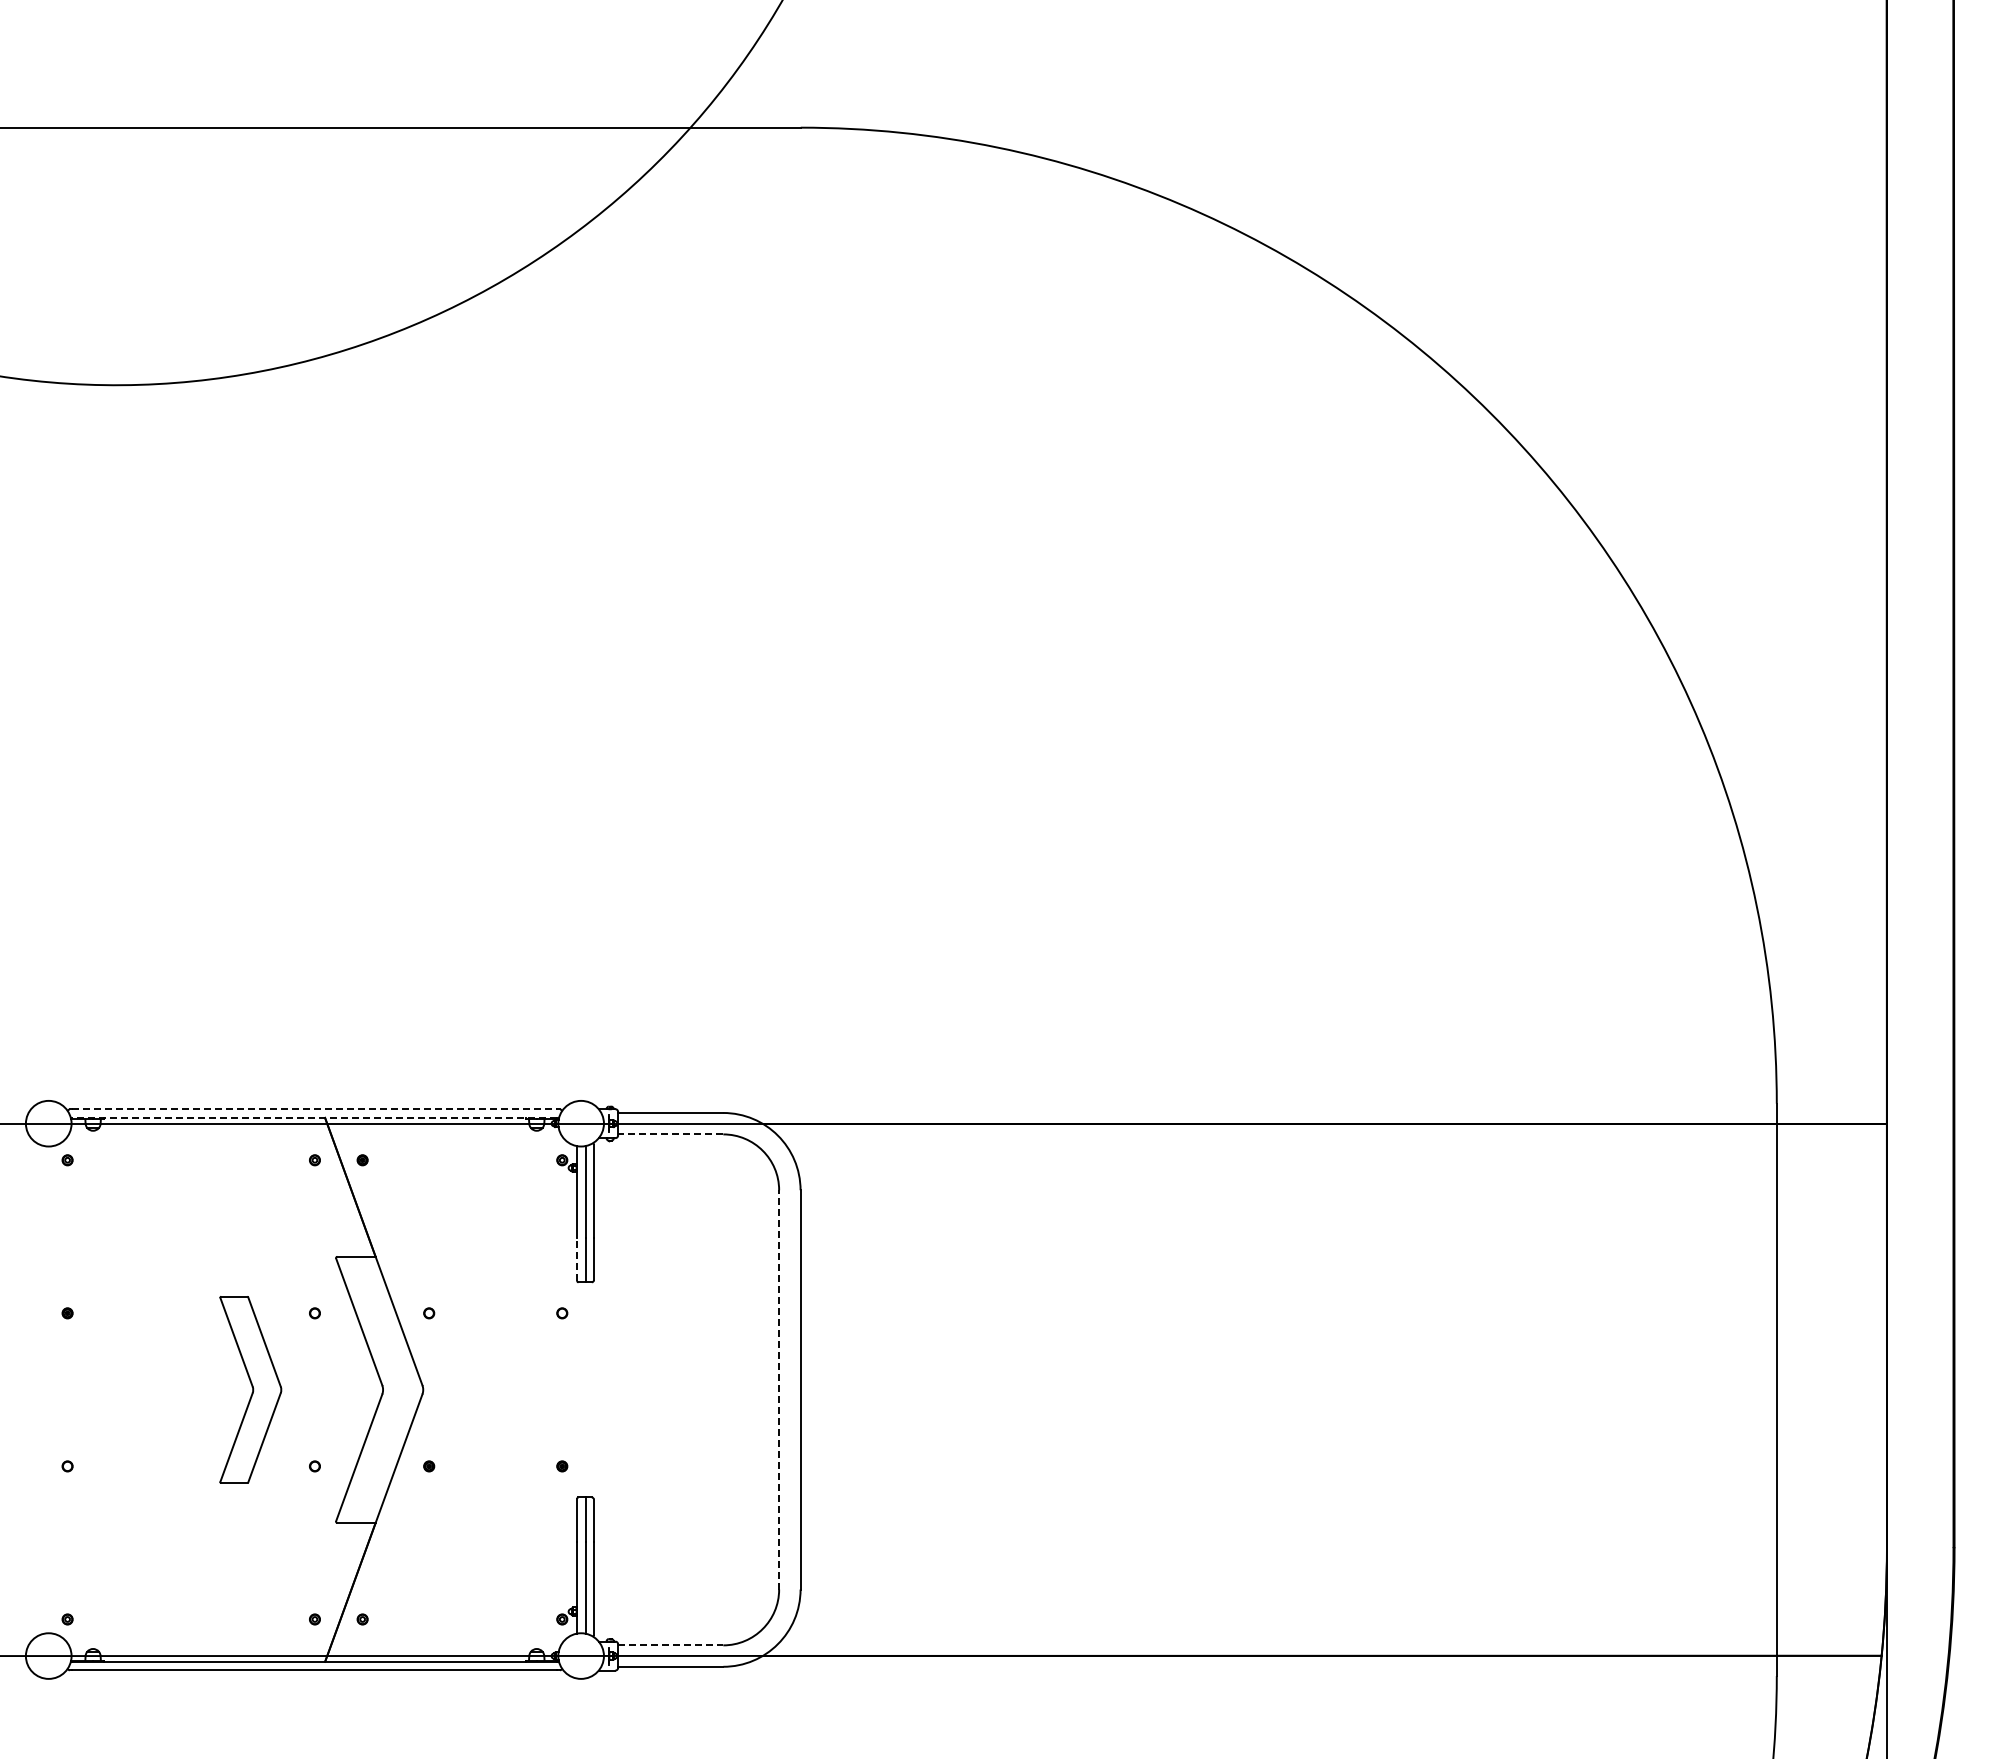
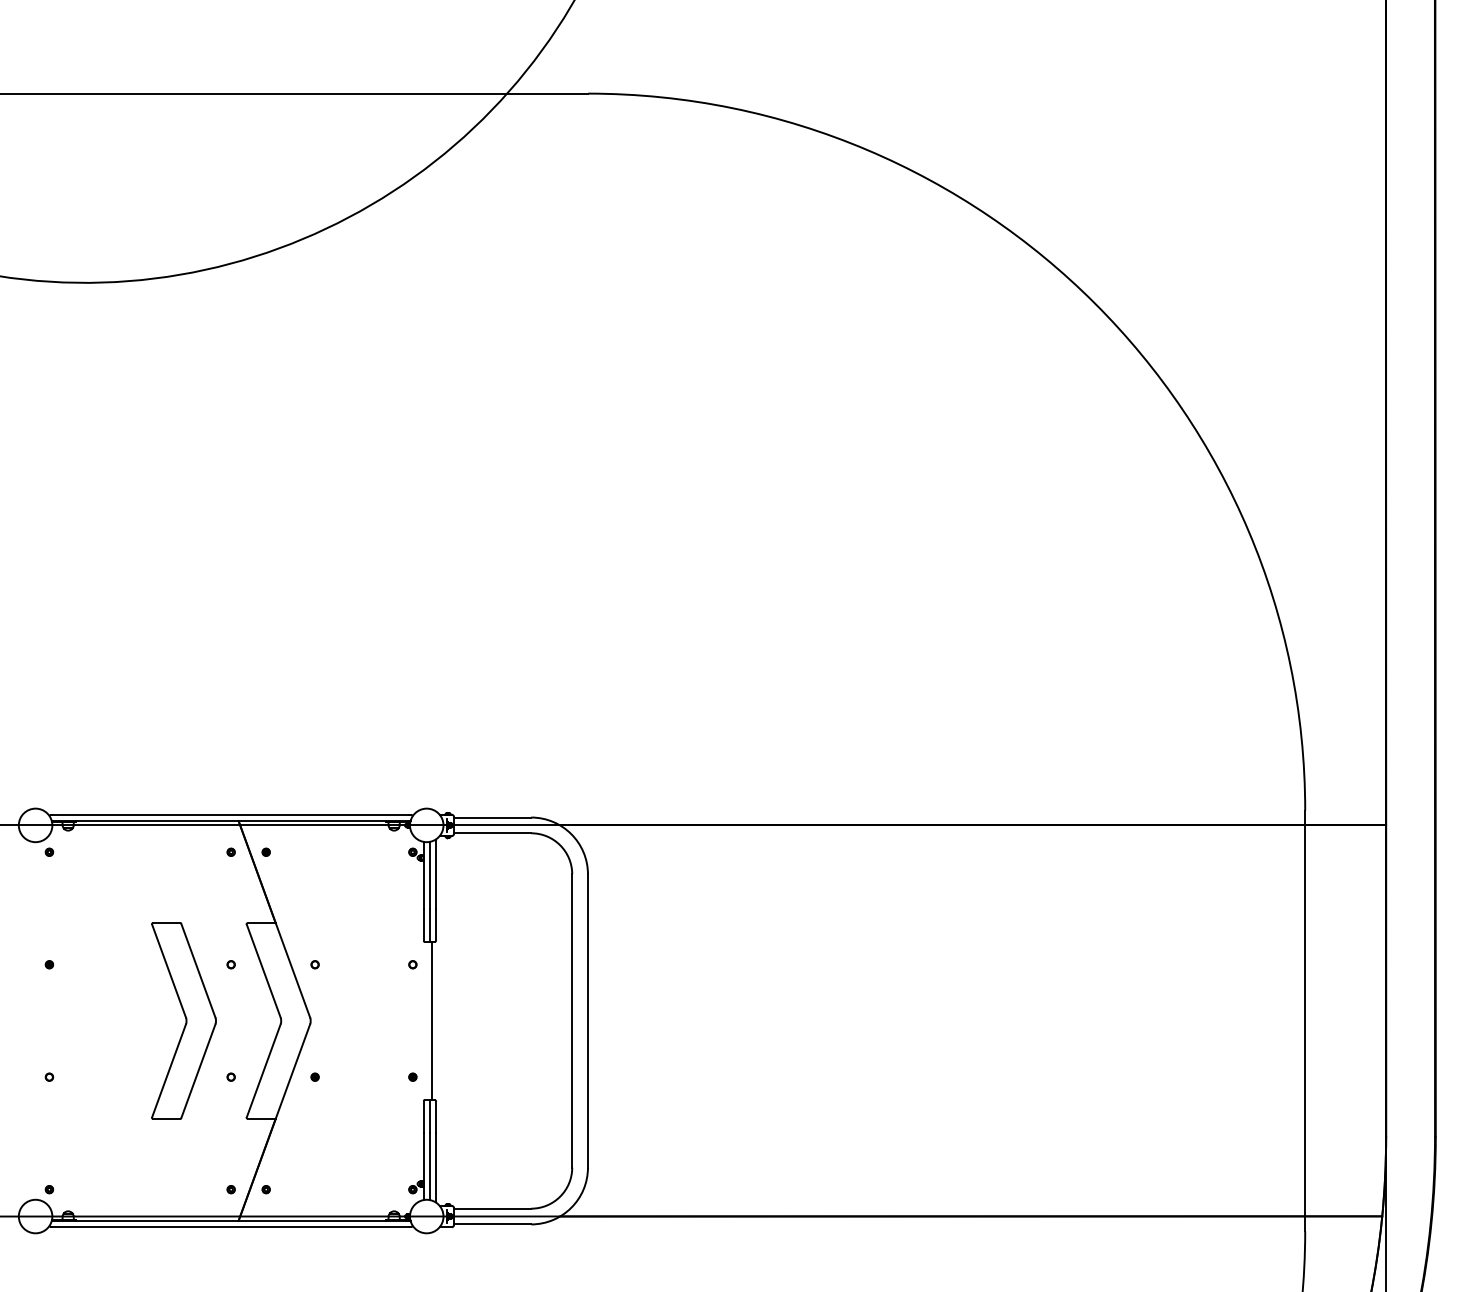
line: (314, 1109) -> (230, 814), dashed -> solid
line: (314, 1117) -> (230, 820), dashed -> solid
line: (670, 1134) -> (492, 833), dashed -> solid
line: (577, 1259) -> (424, 925), dashed -> solid
part: (250, 1389) -> (183, 1020), size x1.43
line: (588, 1389) -> (432, 1020), added
line: (779, 1389) -> (572, 1020), dashed -> solid
line: (670, 1645) -> (492, 1208), dashed -> solid

